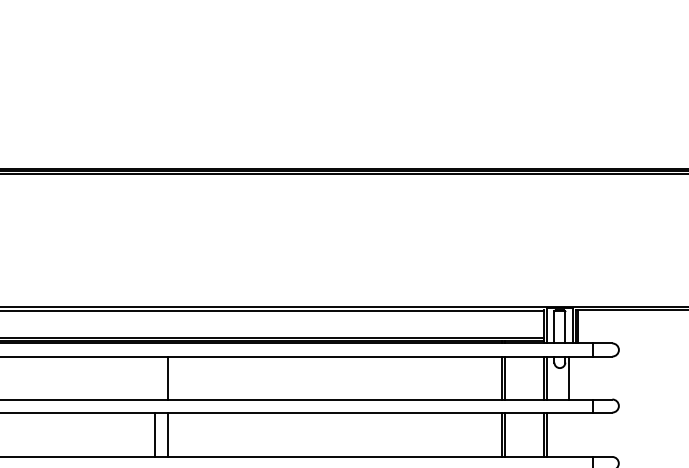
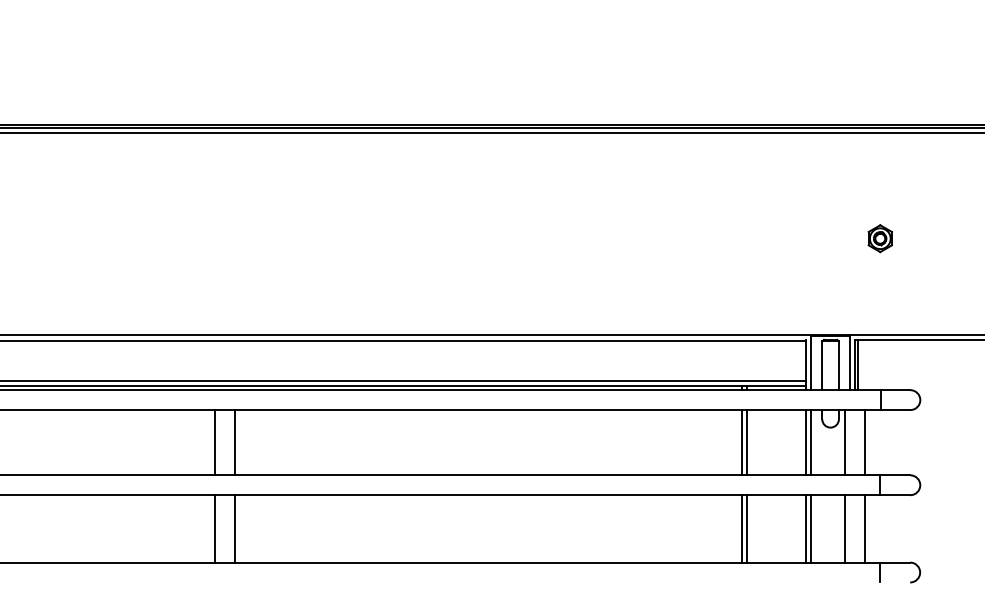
part: (592, 243) -> (880, 238), added
line: (154, 377) -> (214, 441), added
line: (582, 377) -> (864, 441), added
line: (569, 434) -> (845, 528), added
line: (582, 434) -> (864, 528), added

